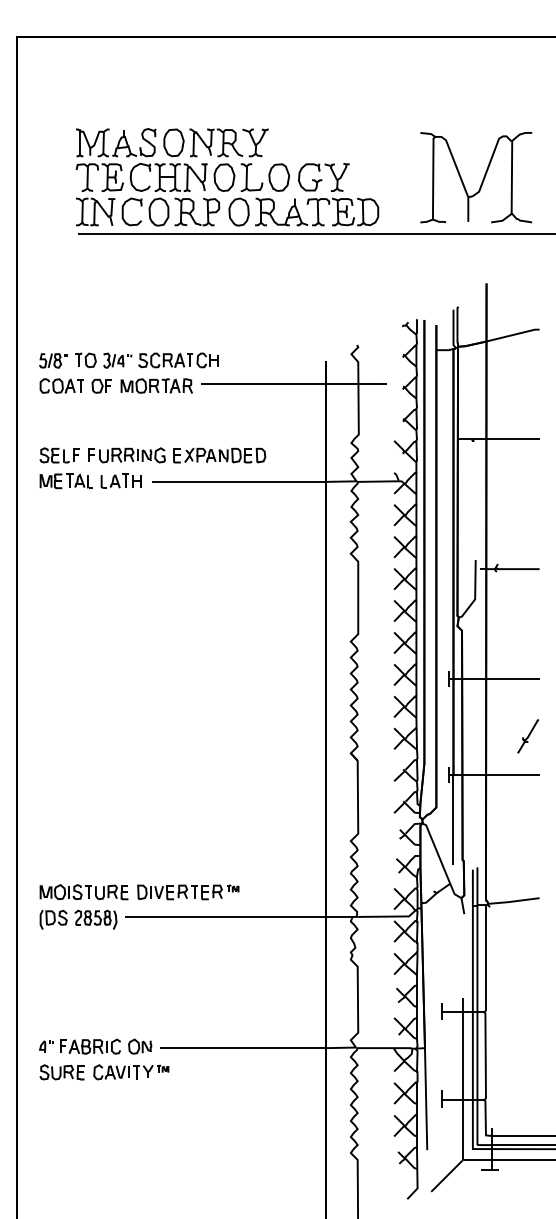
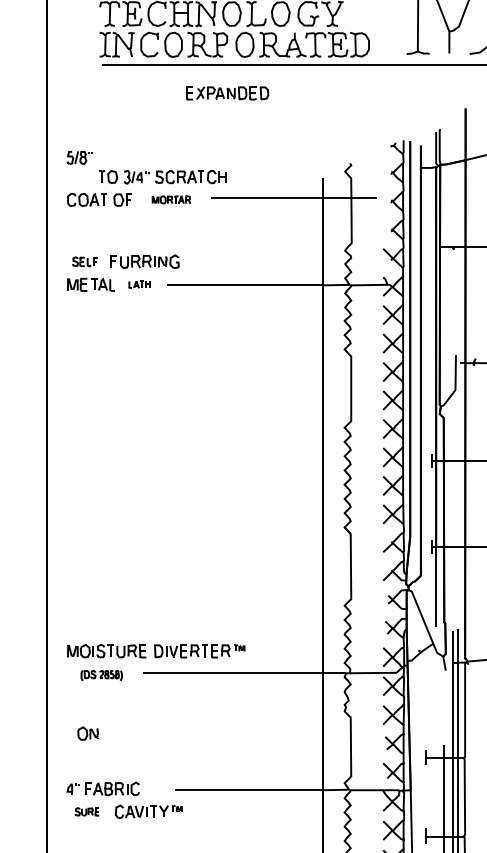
part: (53, 360) -> (79, 157), moved
part: (156, 385) -> (171, 199), size x0.6
part: (59, 455) -> (84, 261), size x0.7
part: (219, 455) -> (227, 93), moved
part: (120, 480) -> (139, 284), size x0.6
part: (78, 919) -> (101, 675), size x0.6
part: (140, 1046) -> (88, 733), moved
part: (61, 1072) -> (86, 811), size x0.6

